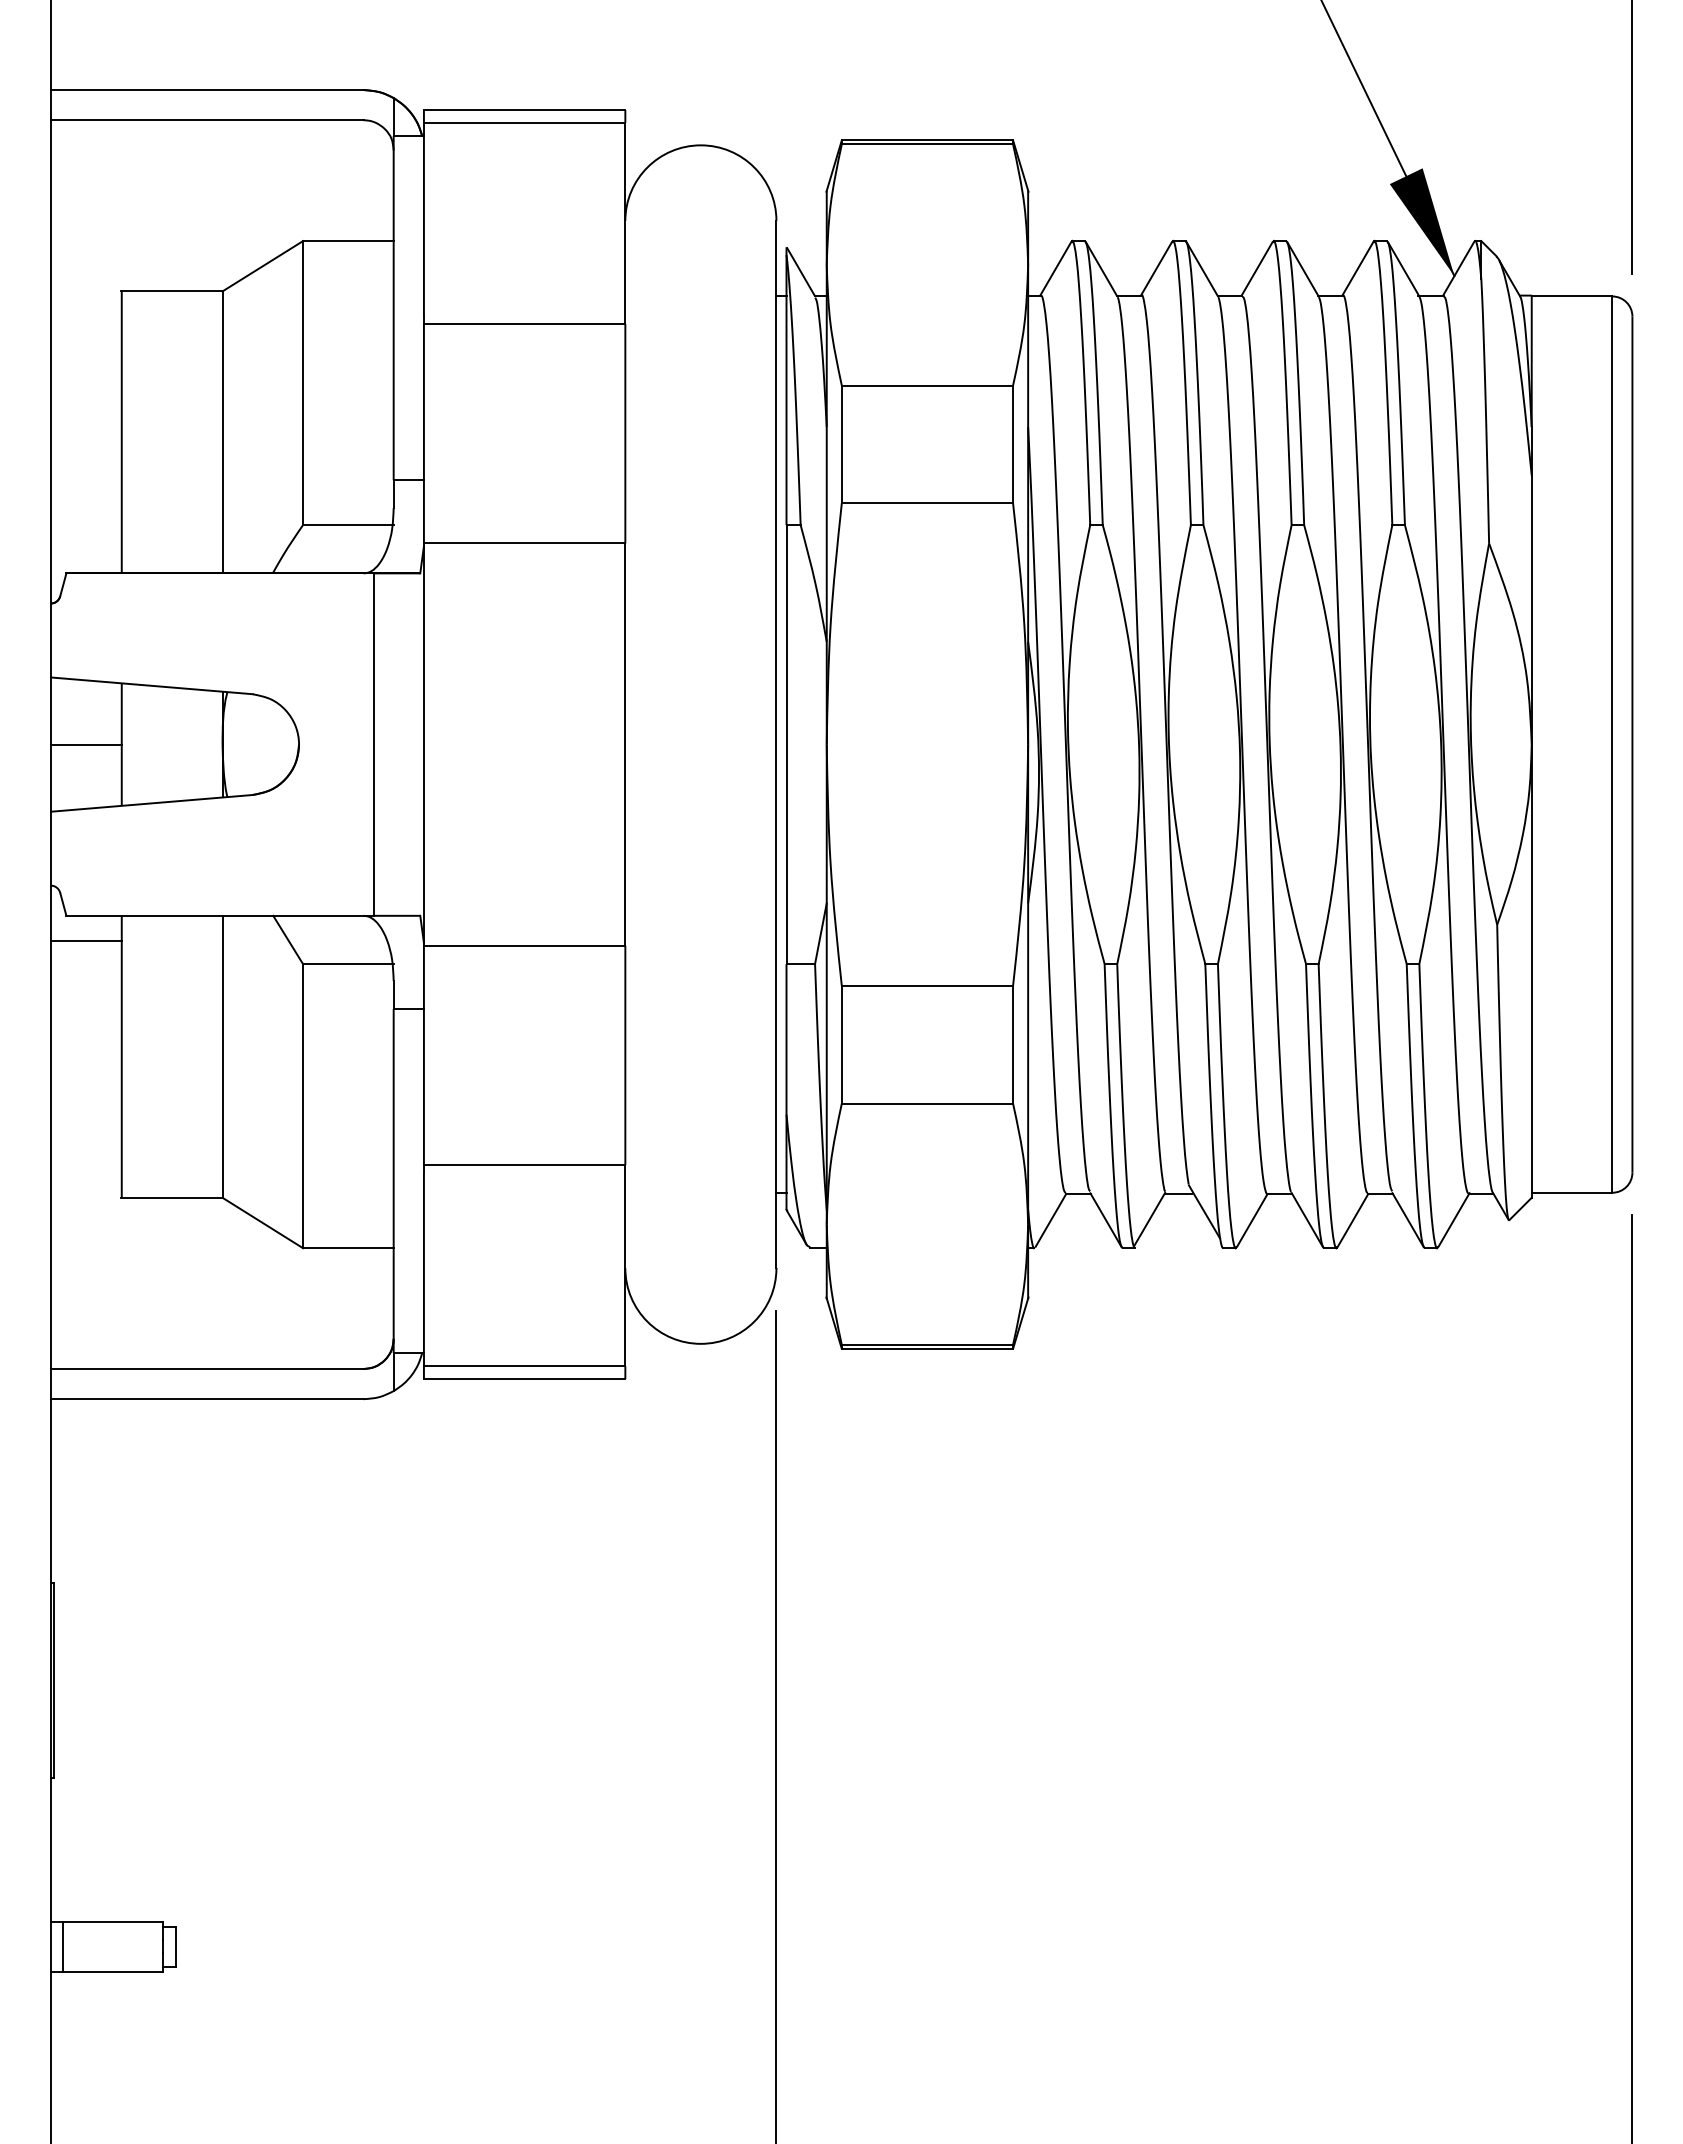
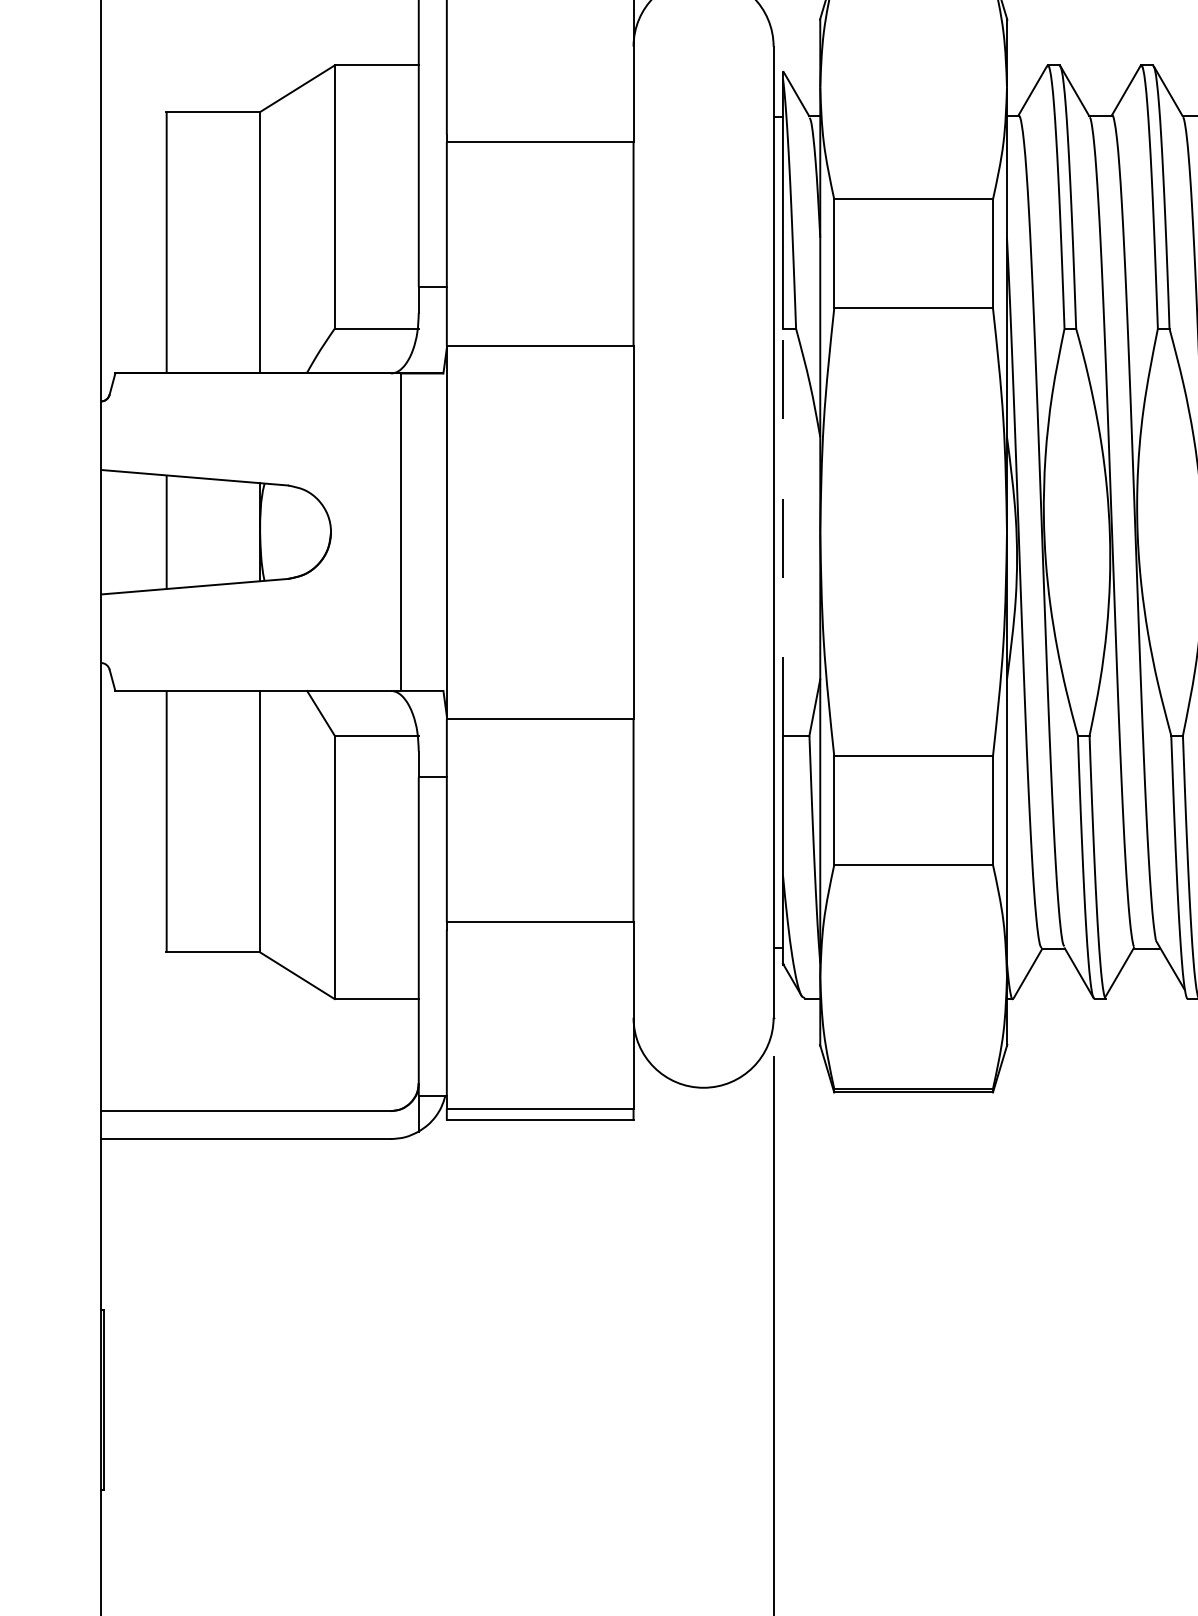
line: (86, 744) -> (133, 532), removed
line: (786, 744) -> (782, 532), solid -> dashed
line: (86, 940) -> (133, 713), removed

